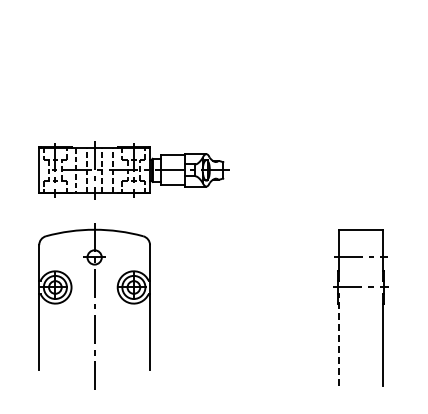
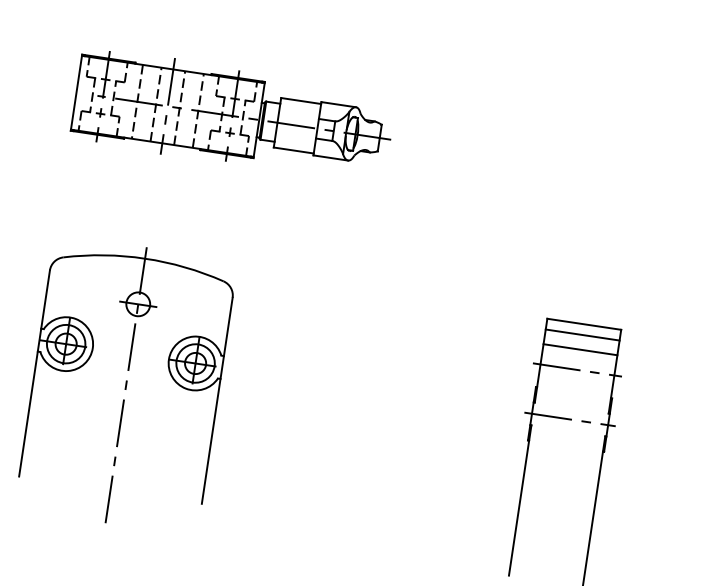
part: (133, 170) -> (231, 116), moved
line: (360, 236) -> (581, 335), added
line: (360, 245) -> (579, 350), added
line: (338, 339) -> (520, 499), dashed -> solid

